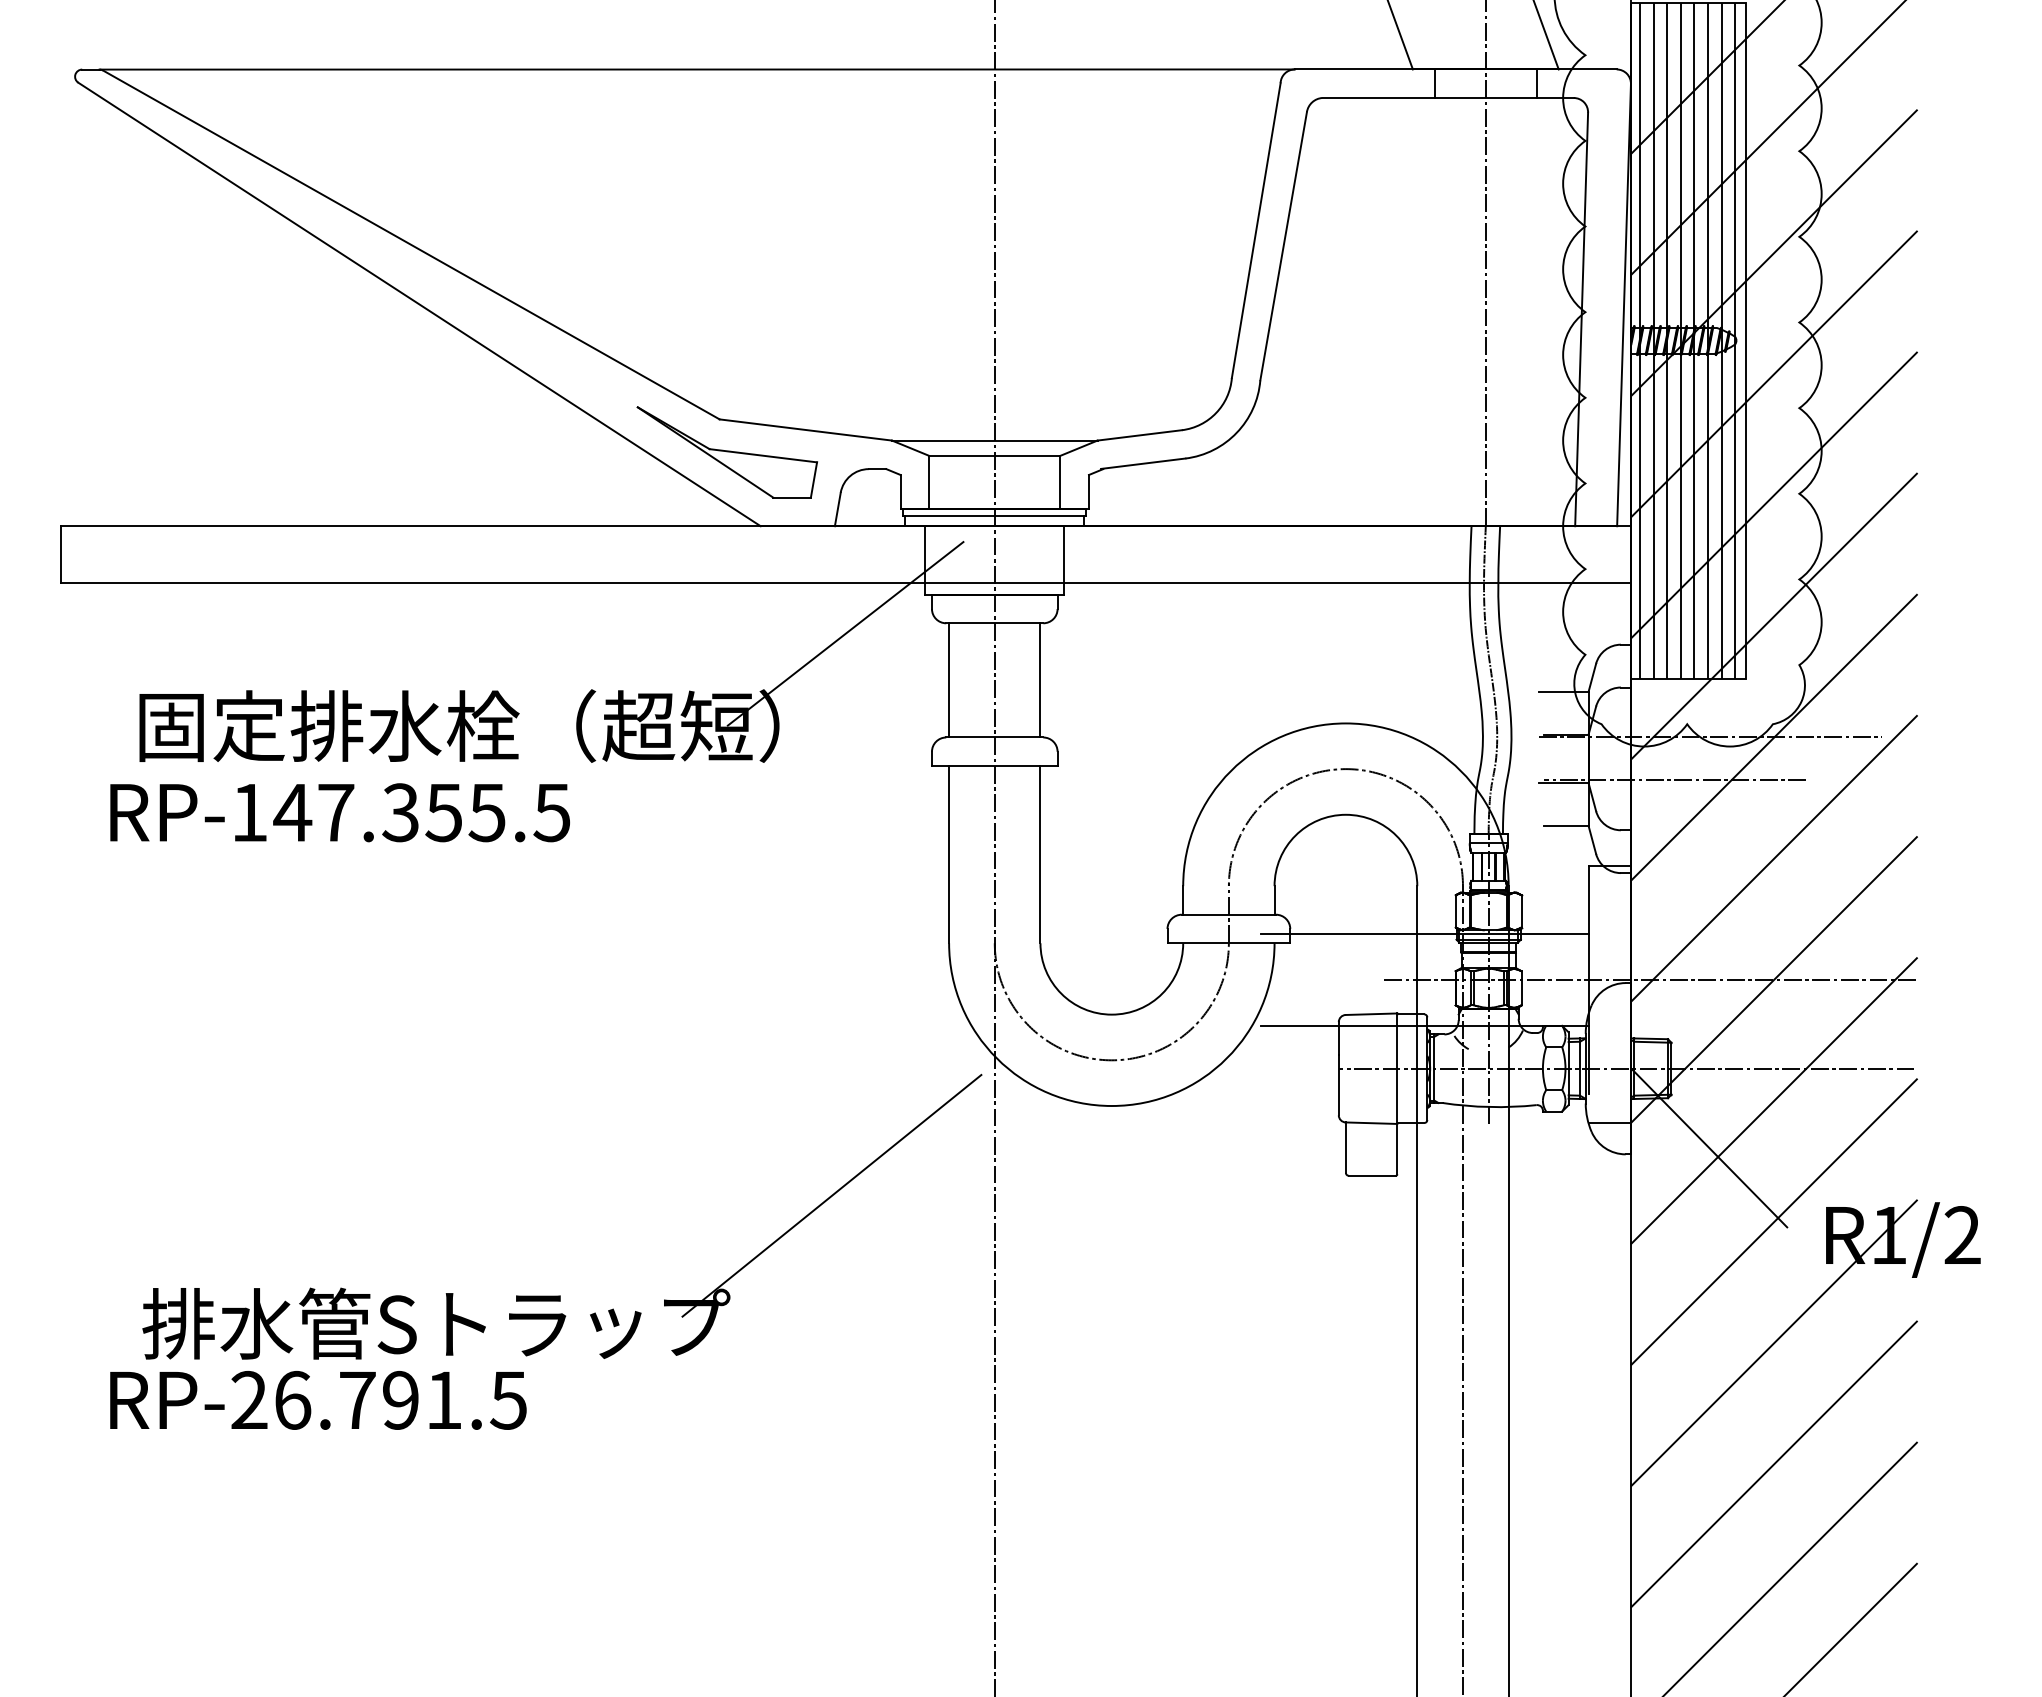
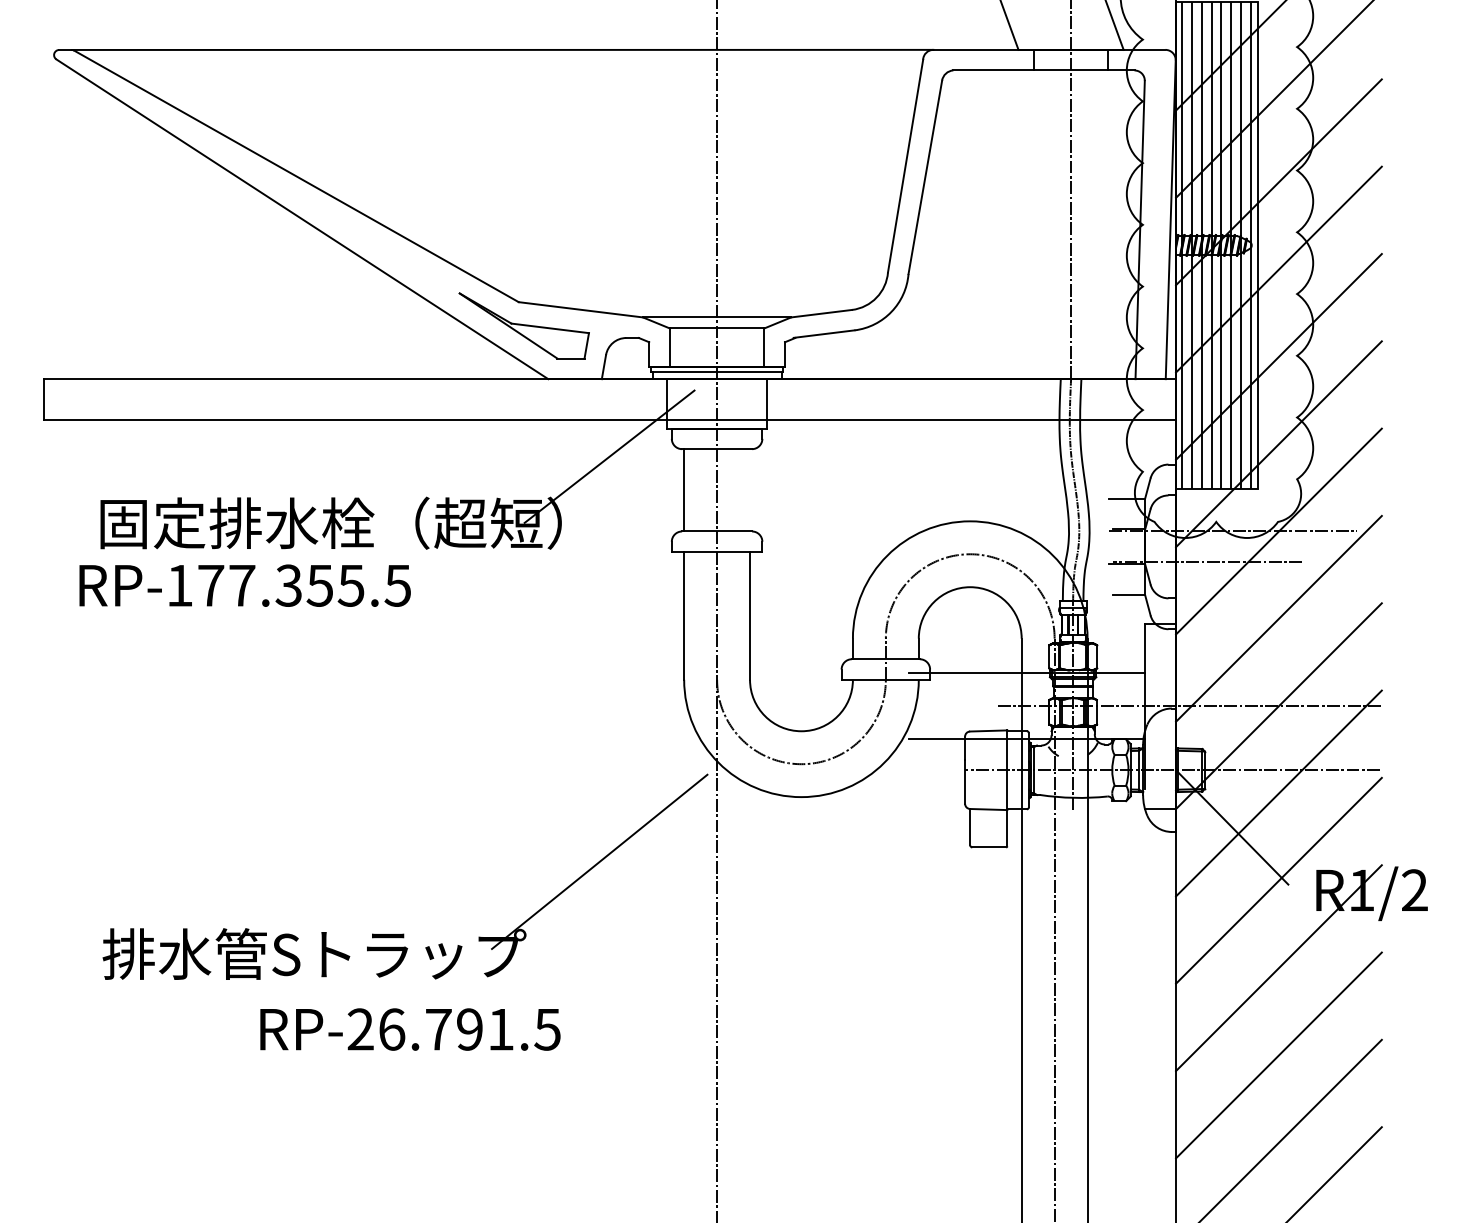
line: (1040, 680) -> (750, 490), removed
text: (292, 812) -> (210, 585), RP-147.355.5 -> RP-177.355.5
text: (318, 1400) -> (410, 1029), moved

